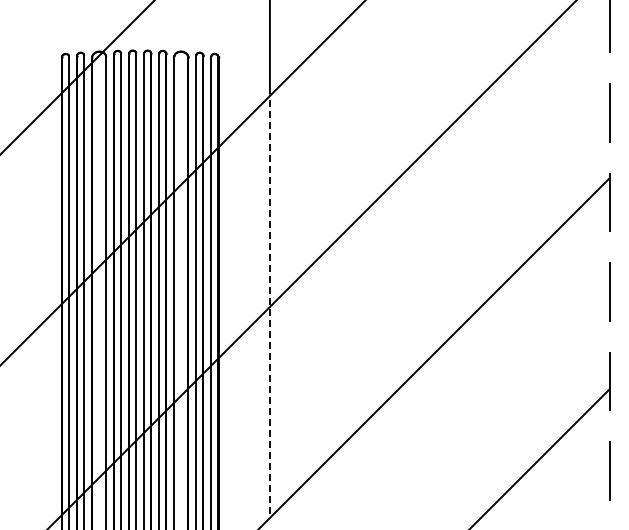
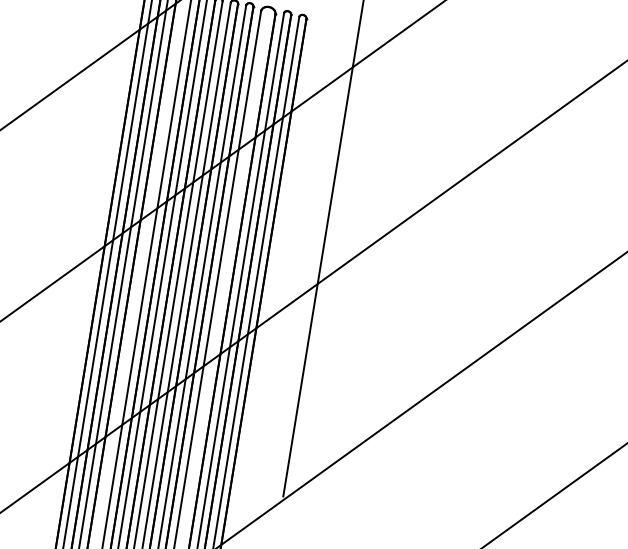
line: (269, 304) -> (317, 281), dashed -> solid

